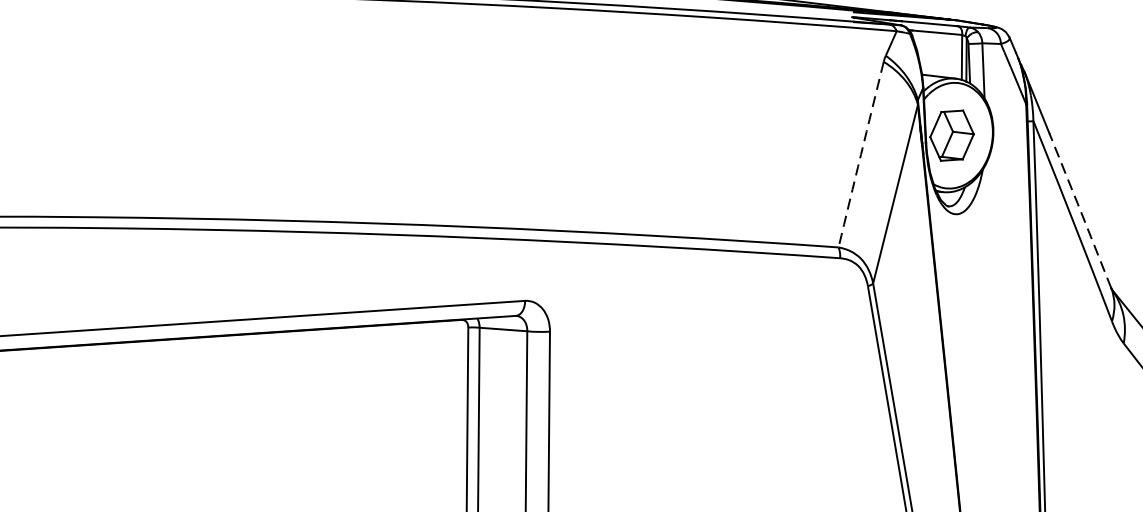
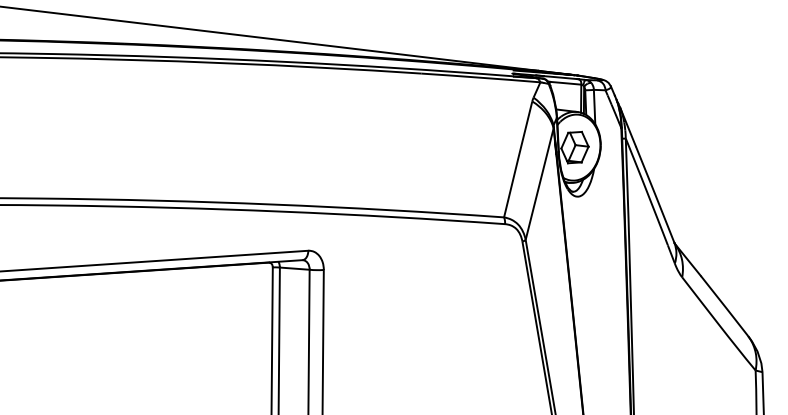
arc: (861, 154) -> (518, 159), dashed -> solid
line: (1080, 210) -> (655, 194), dashed -> solid

